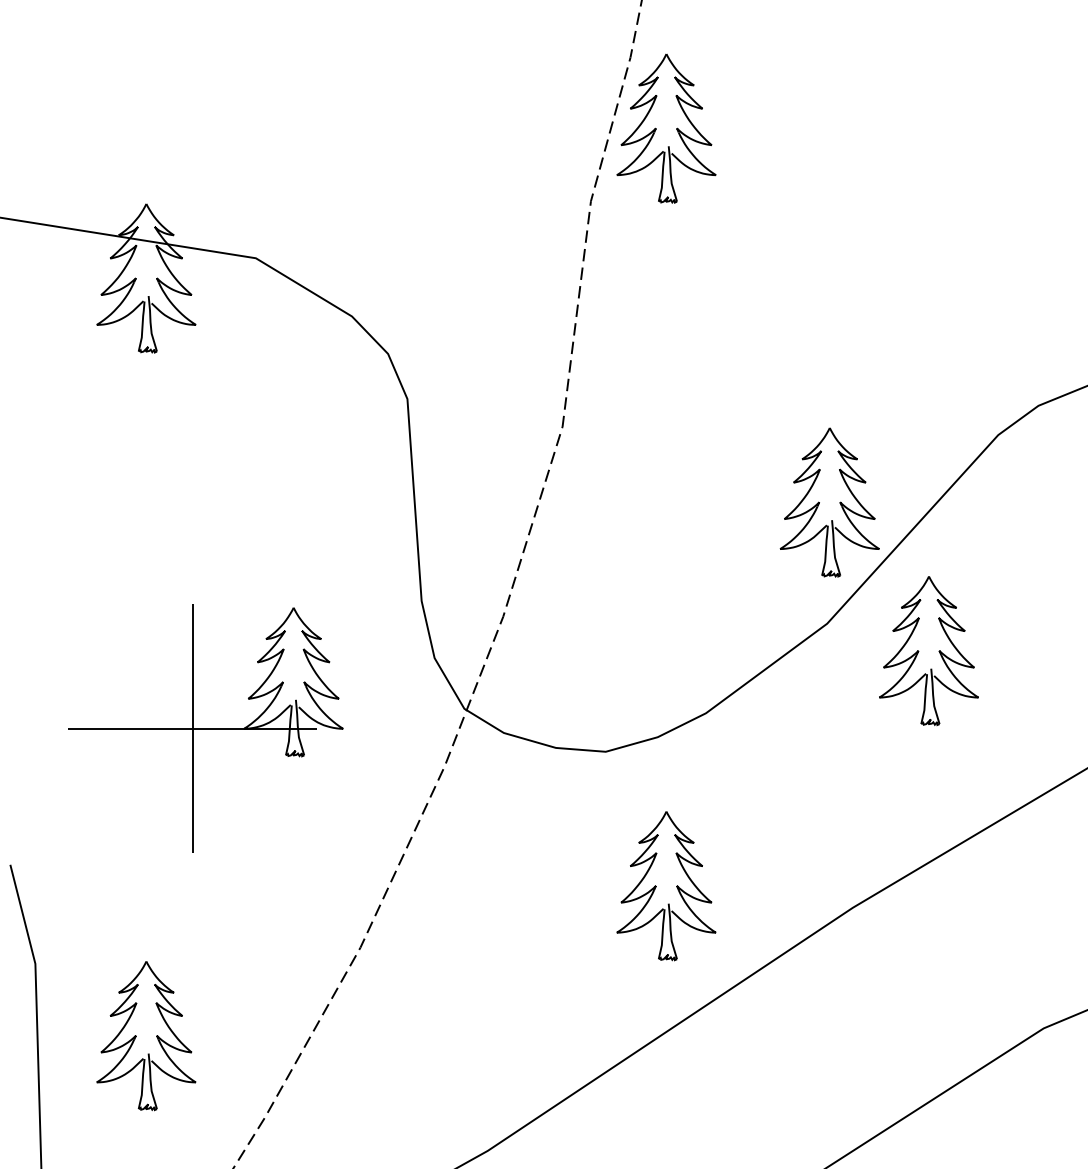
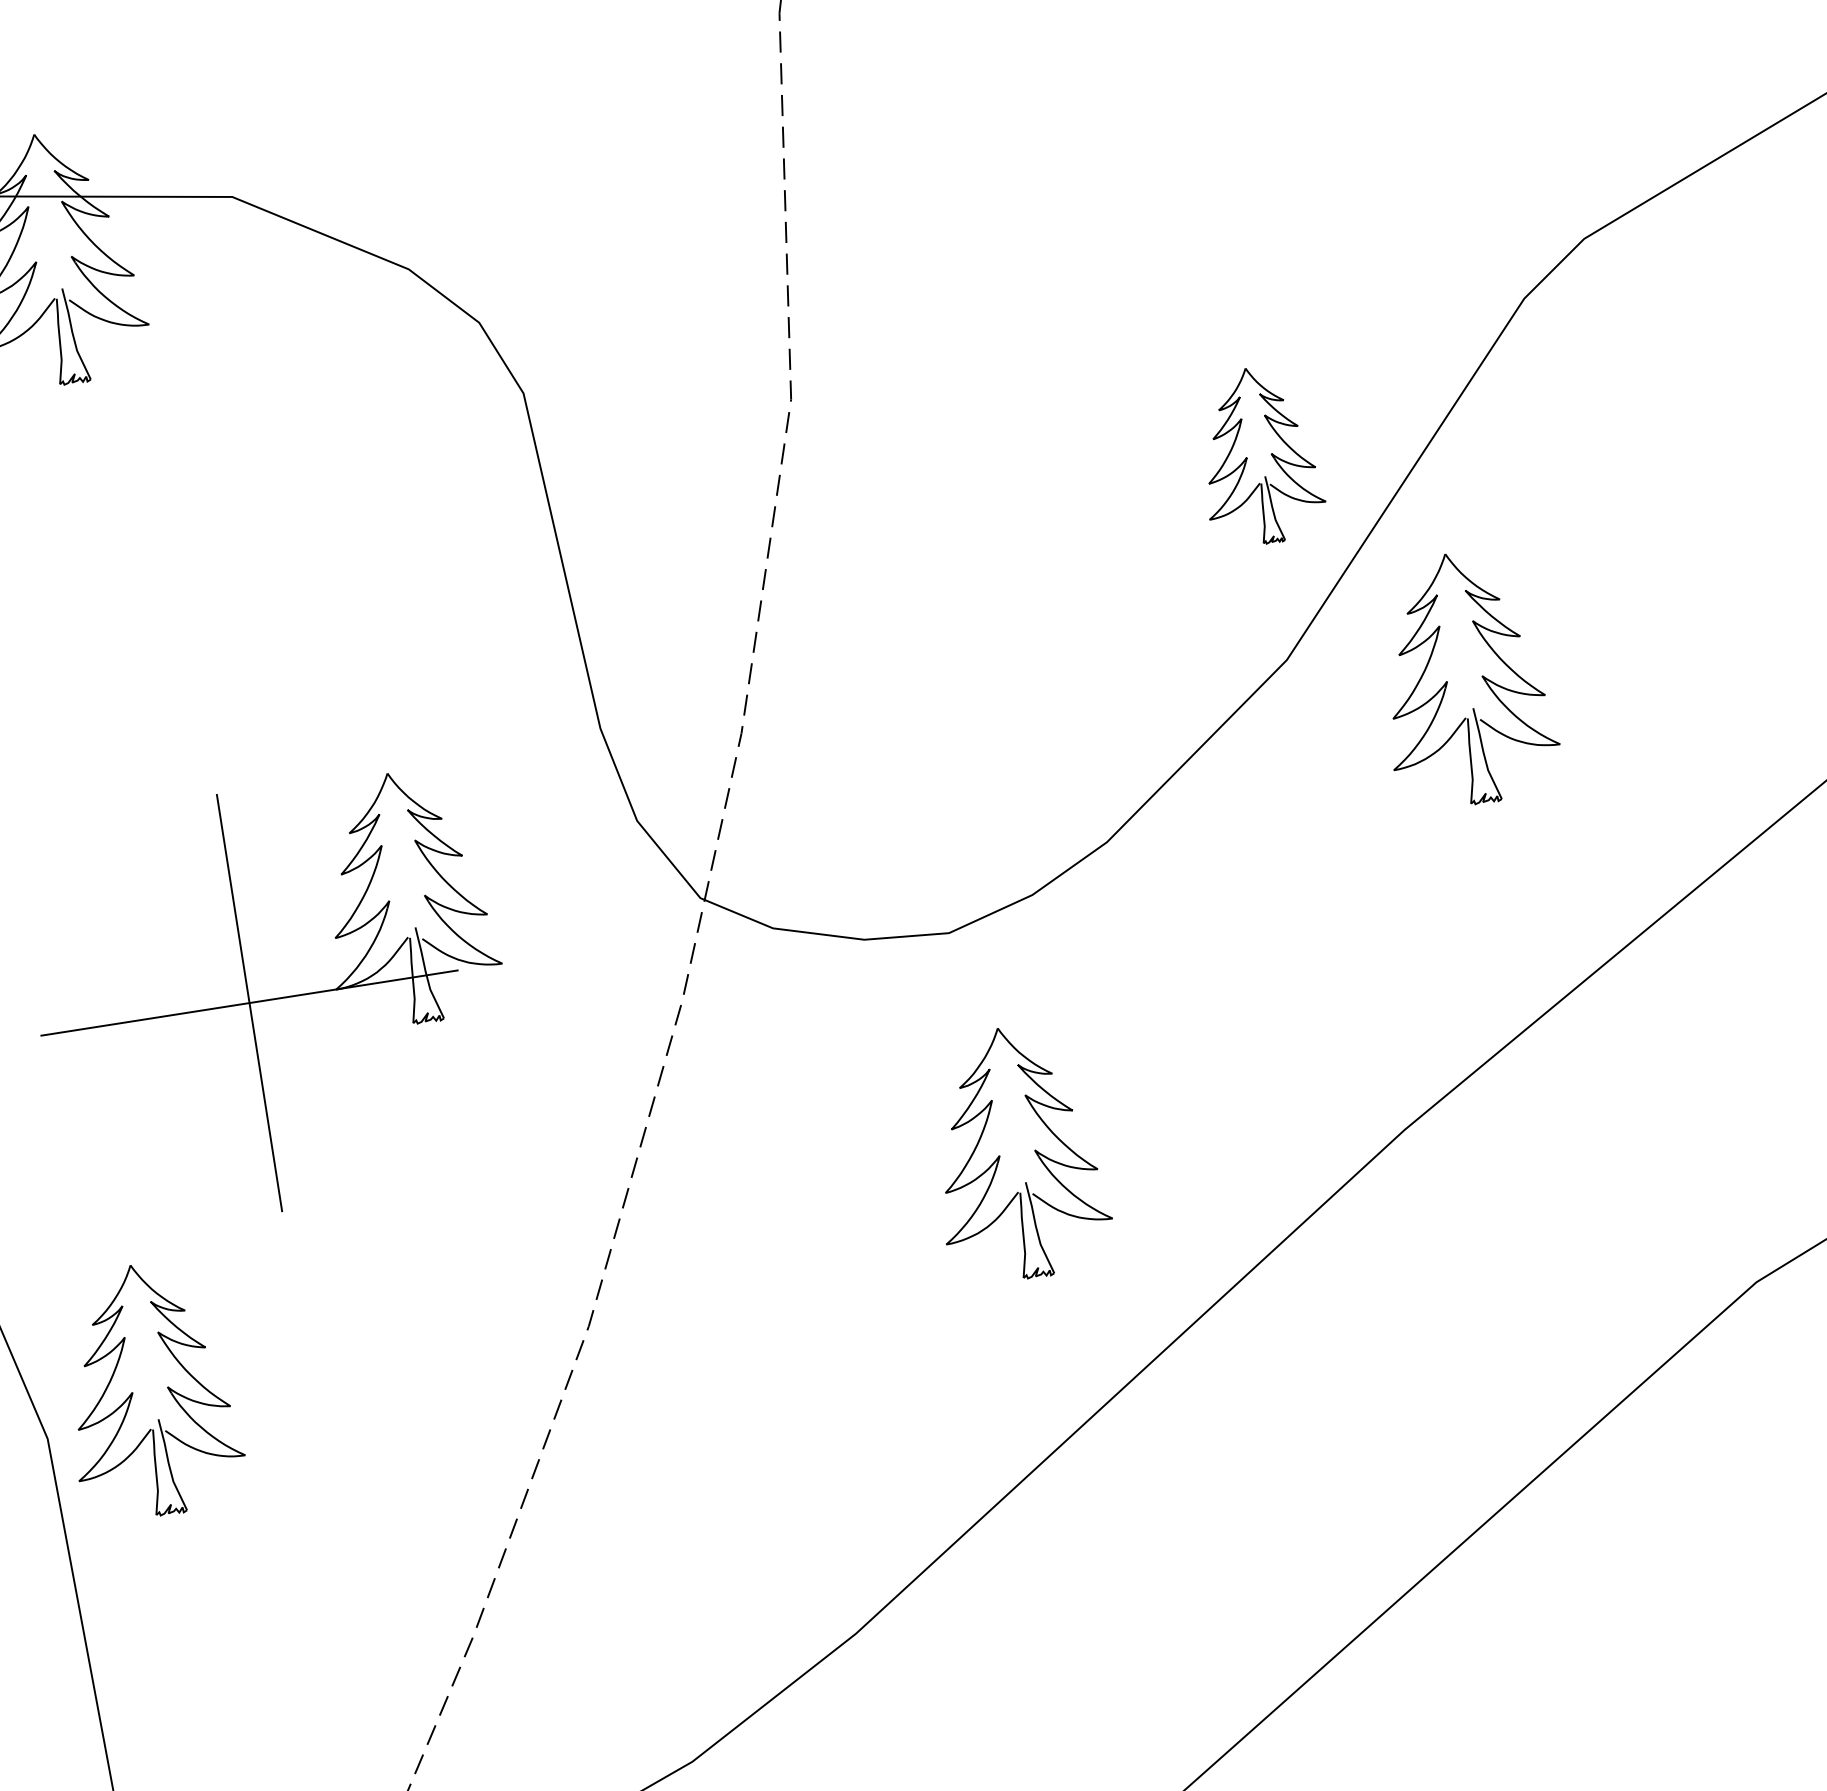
part: (829, 502) -> (1258, 456), size x0.7
part: (666, 886) -> (1017, 1153), moved
part: (146, 1036) -> (150, 1391), moved

